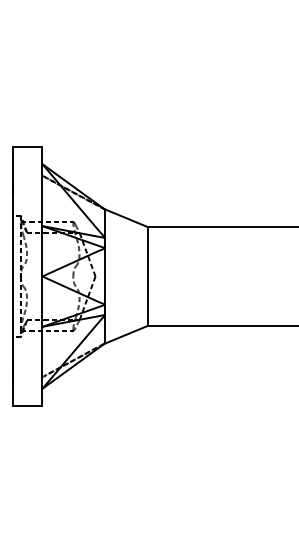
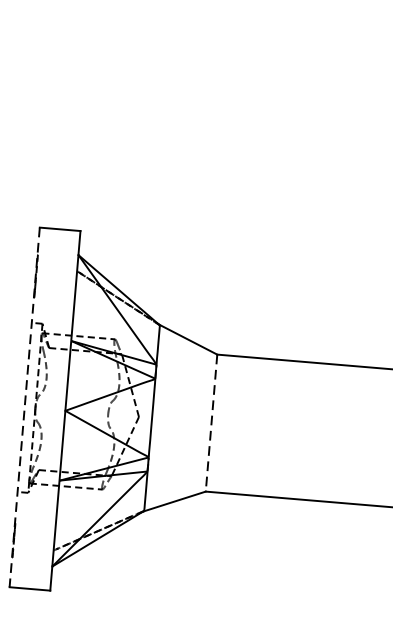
line: (13, 276) -> (25, 407), solid -> dashed
line: (147, 277) -> (210, 424), solid -> dashed

